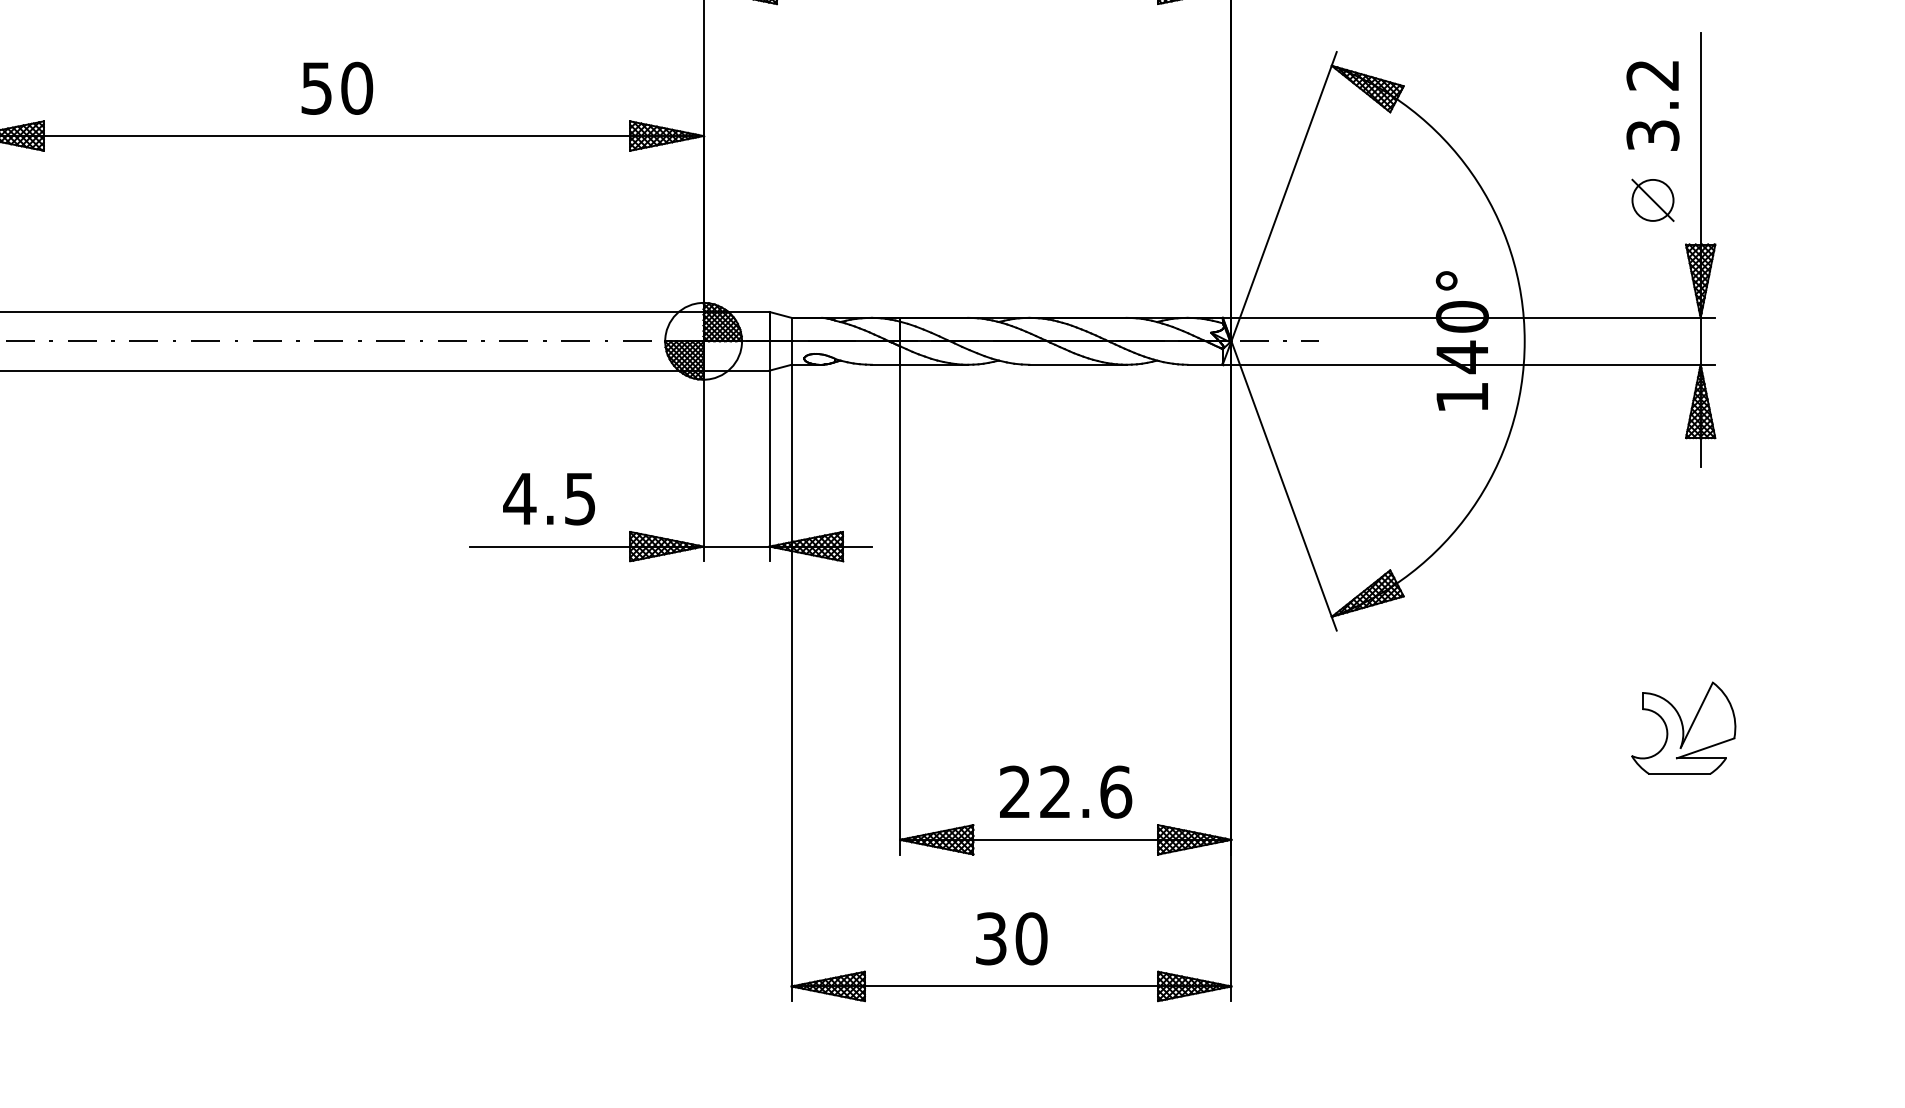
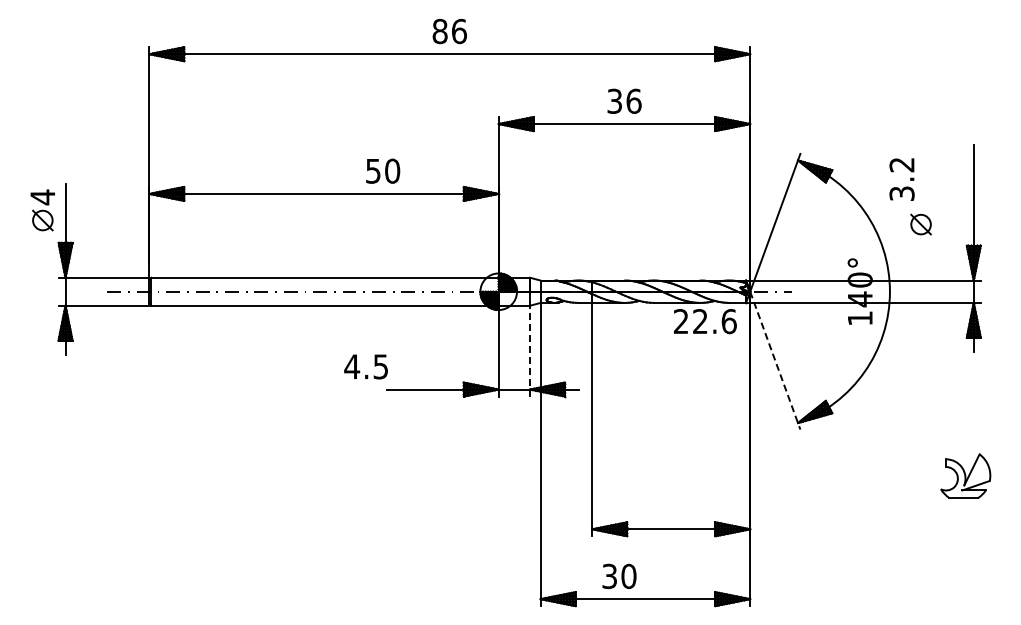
text: (338, 86) -> (383, 170), moved
text: (1651, 105) -> (901, 179), moved
part: (1651, 200) -> (920, 224), moved
line: (770, 464) -> (530, 350), solid -> dashed
line: (1284, 487) -> (775, 361), solid -> dashed
text: (547, 498) -> (365, 366), moved
text: (1066, 792) -> (705, 321), moved
text: (1011, 938) -> (619, 576), moved

